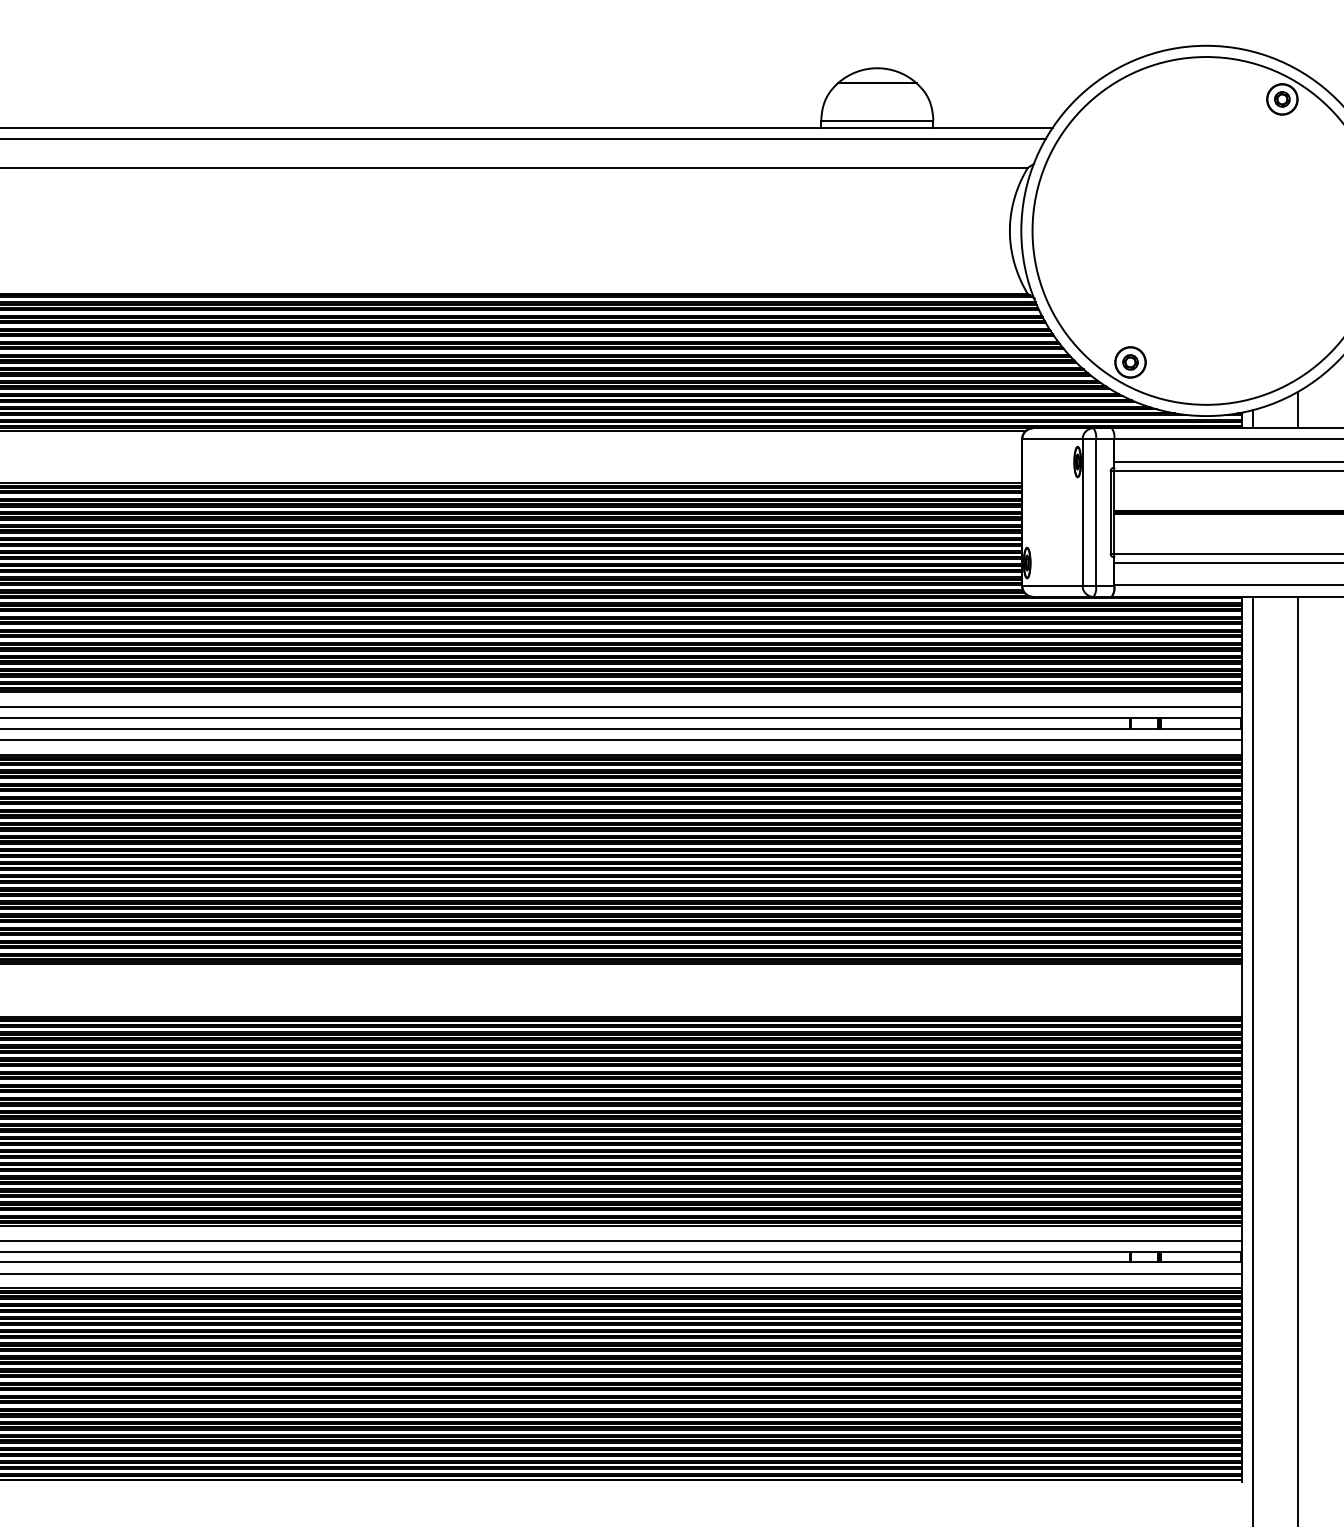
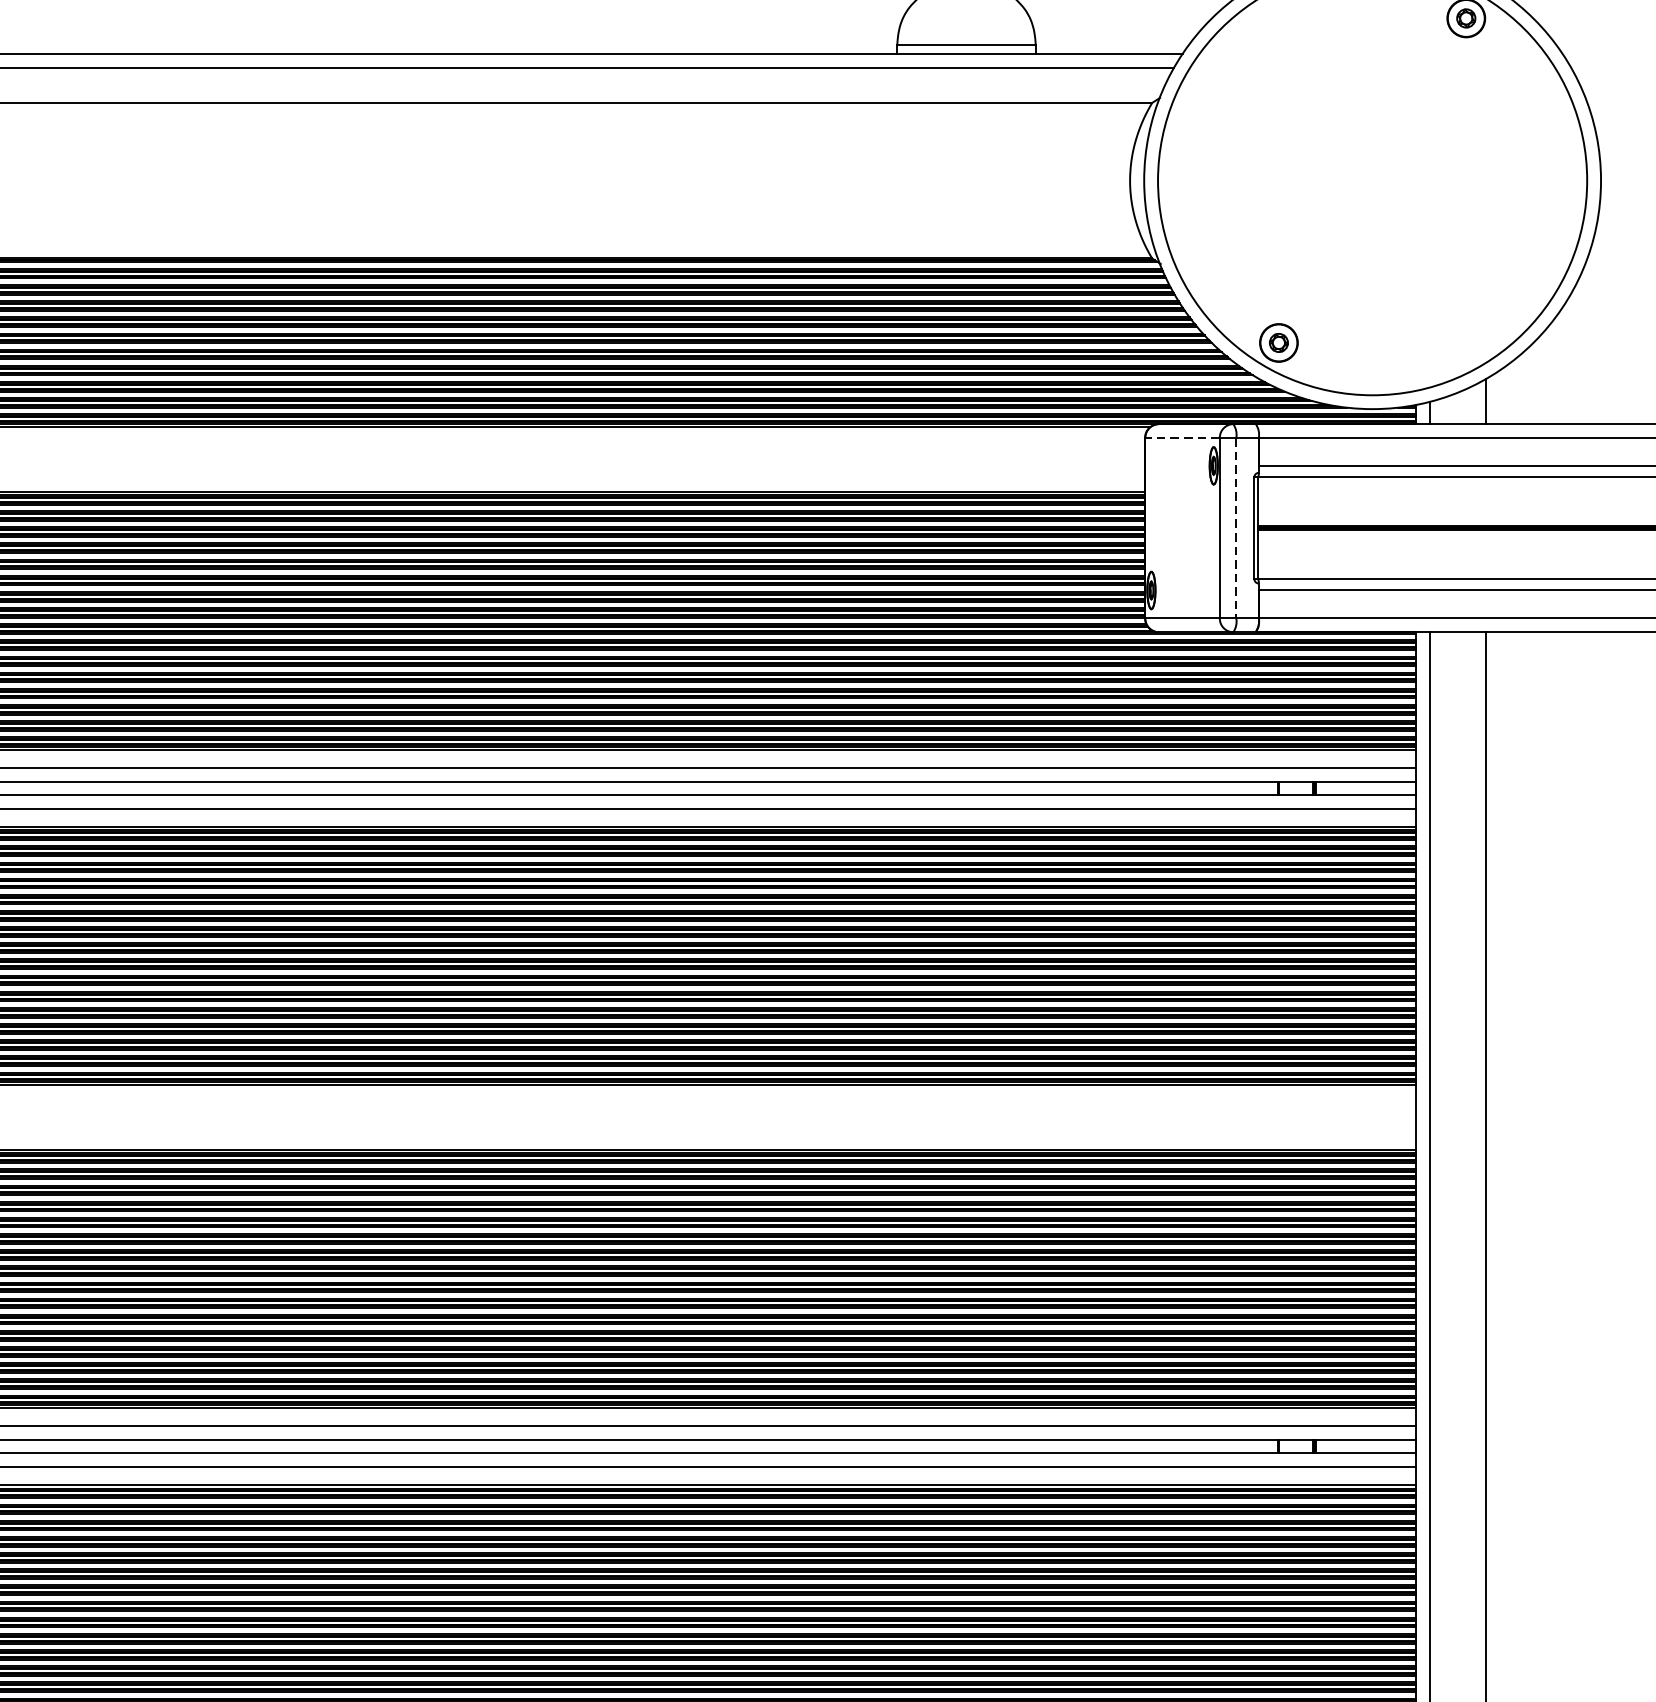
line: (1051, 439) -> (1181, 438), solid -> dashed
line: (1096, 513) -> (1236, 529), solid -> dashed

